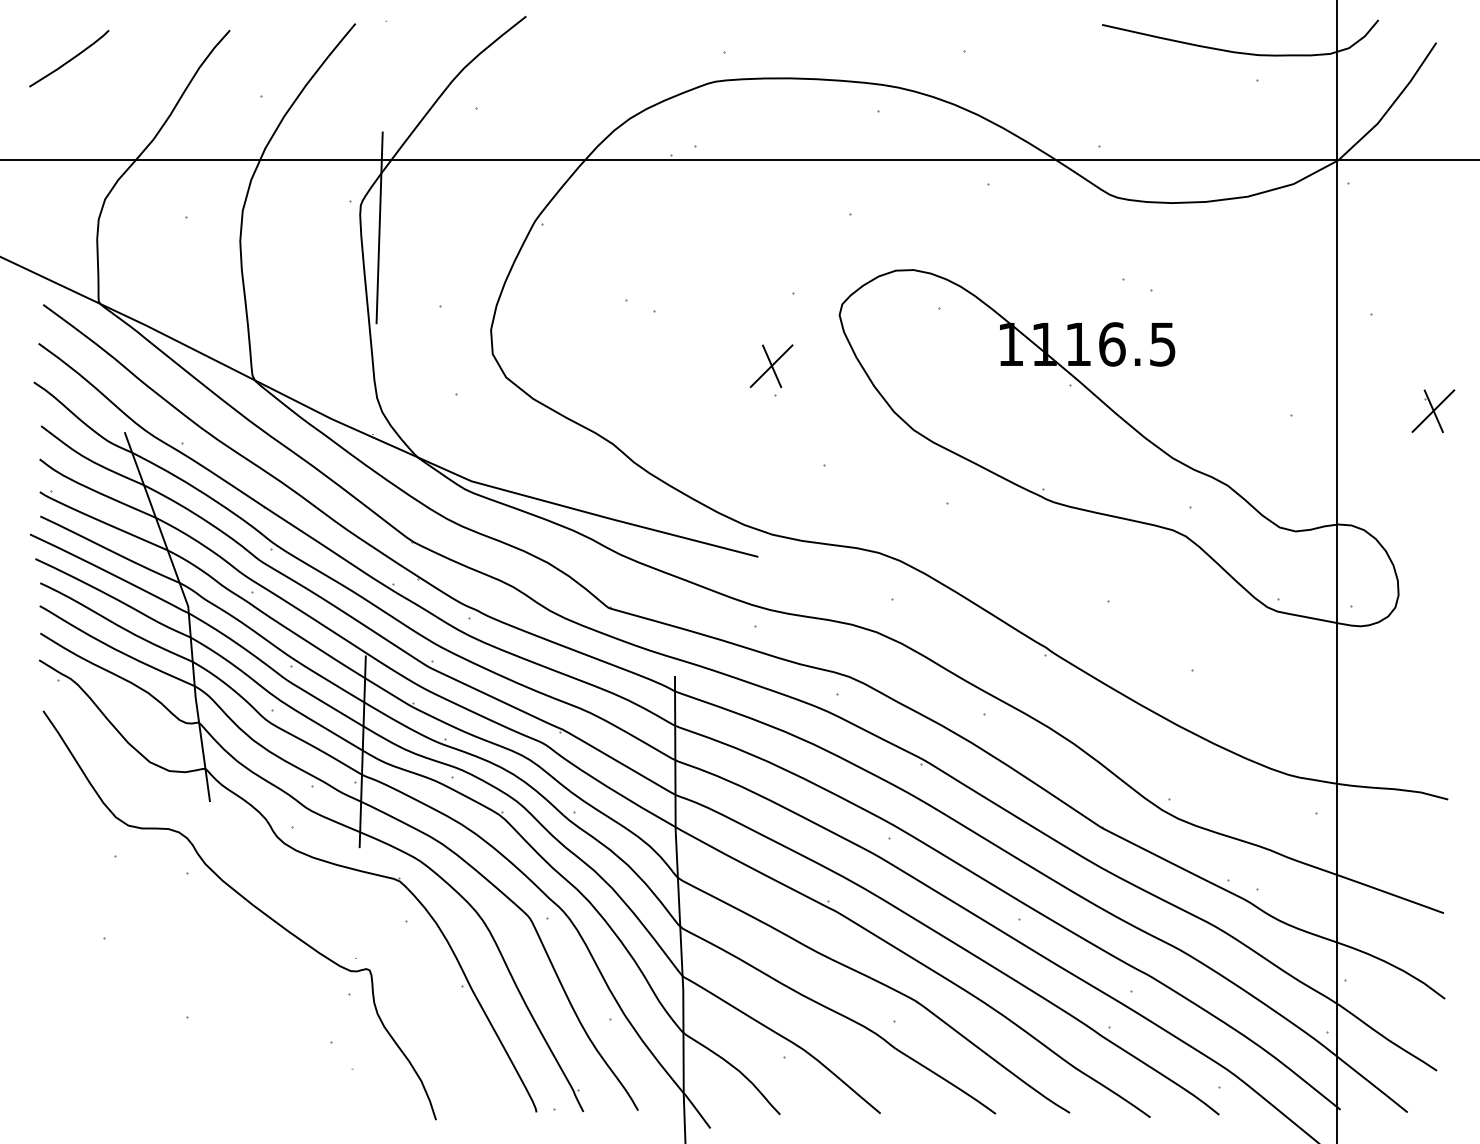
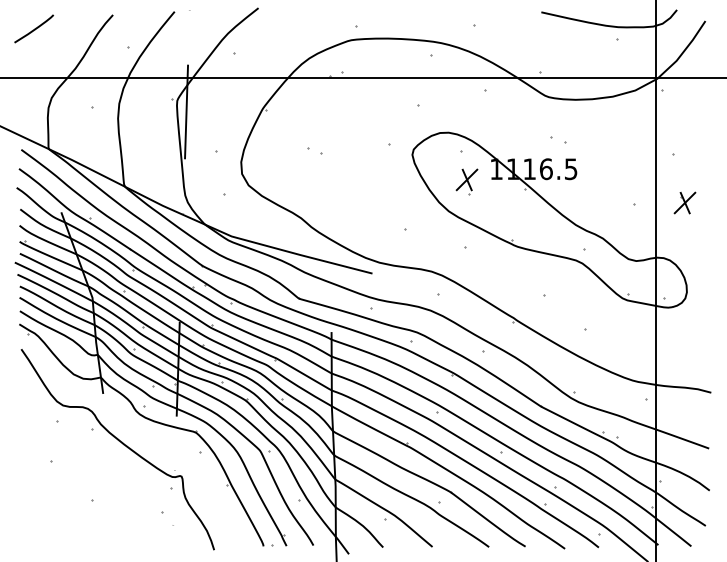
part: (770, 369) -> (466, 181), moved
part: (1432, 410) -> (684, 202), moved

